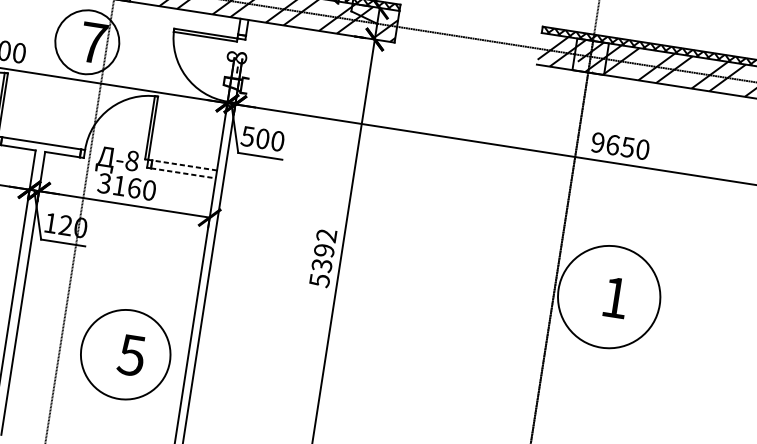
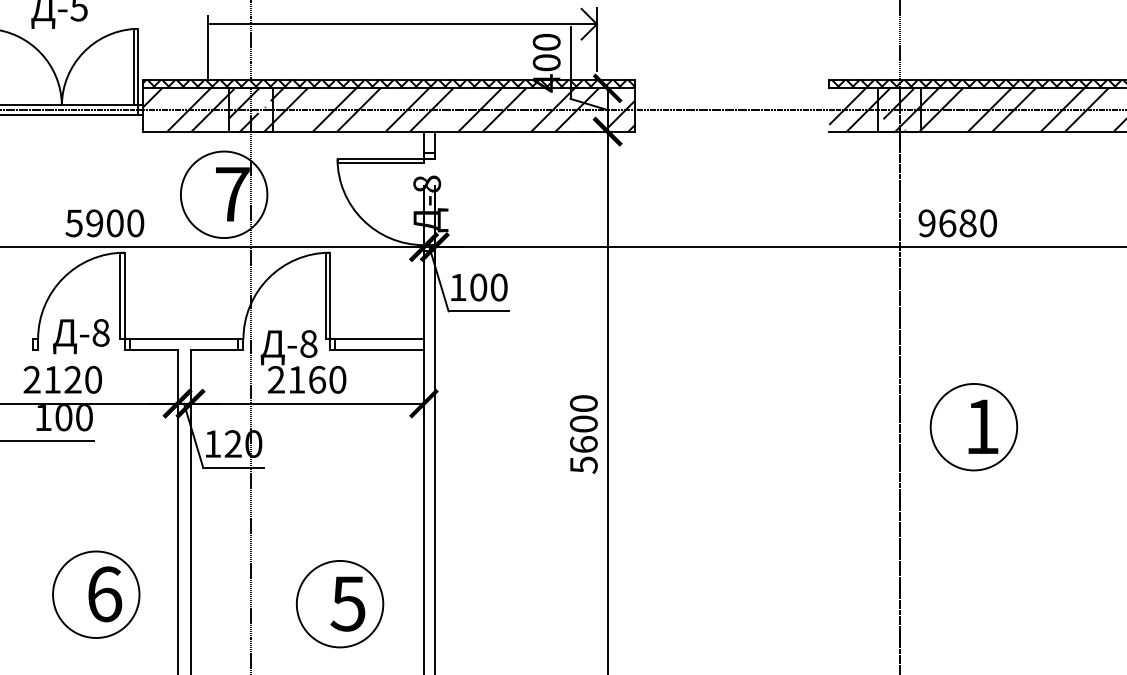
text: (247, 136) -> (457, 287), 500 -> 100
text: (627, 147) -> (967, 223), 9650 -> 9680
line: (184, 165) -> (379, 339), dashed -> solid
line: (184, 173) -> (380, 349), dashed -> solid
text: (103, 183) -> (275, 379), 3160 -> 2160
text: (324, 250) -> (583, 424), 5392 -> 5600
circle: (608, 296) -> (973, 426), size x0.62
circle: (125, 354) -> (339, 603), size x0.71

